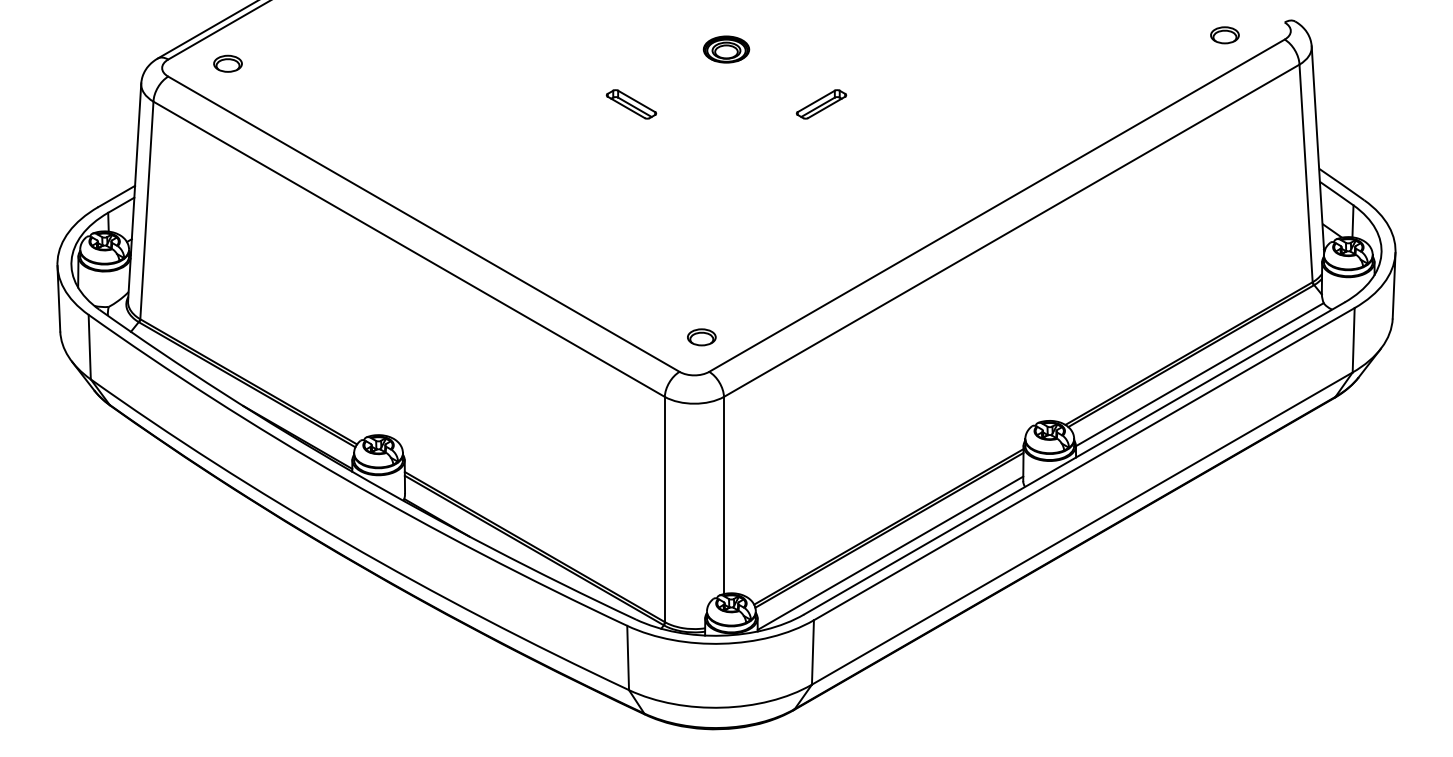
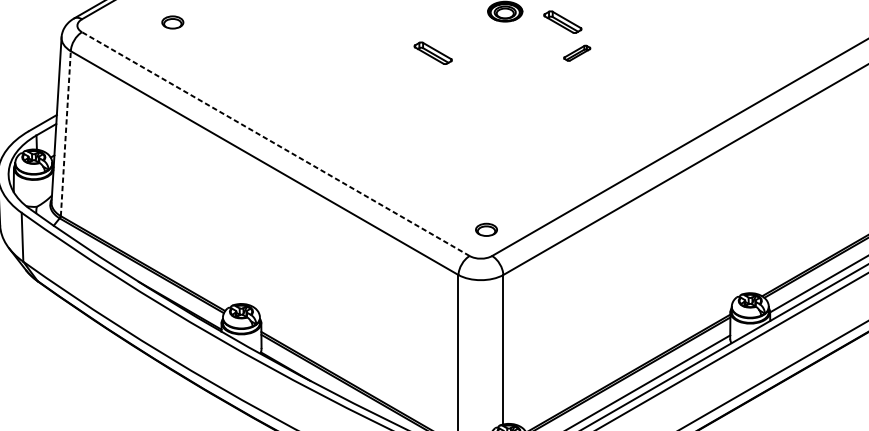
part: (227, 63) -> (172, 22), moved
part: (802, 63) -> (562, 22), added
part: (821, 104) -> (577, 53), size x0.7
line: (146, 210) -> (65, 133), solid -> dashed
line: (423, 224) -> (275, 144), solid -> dashed

